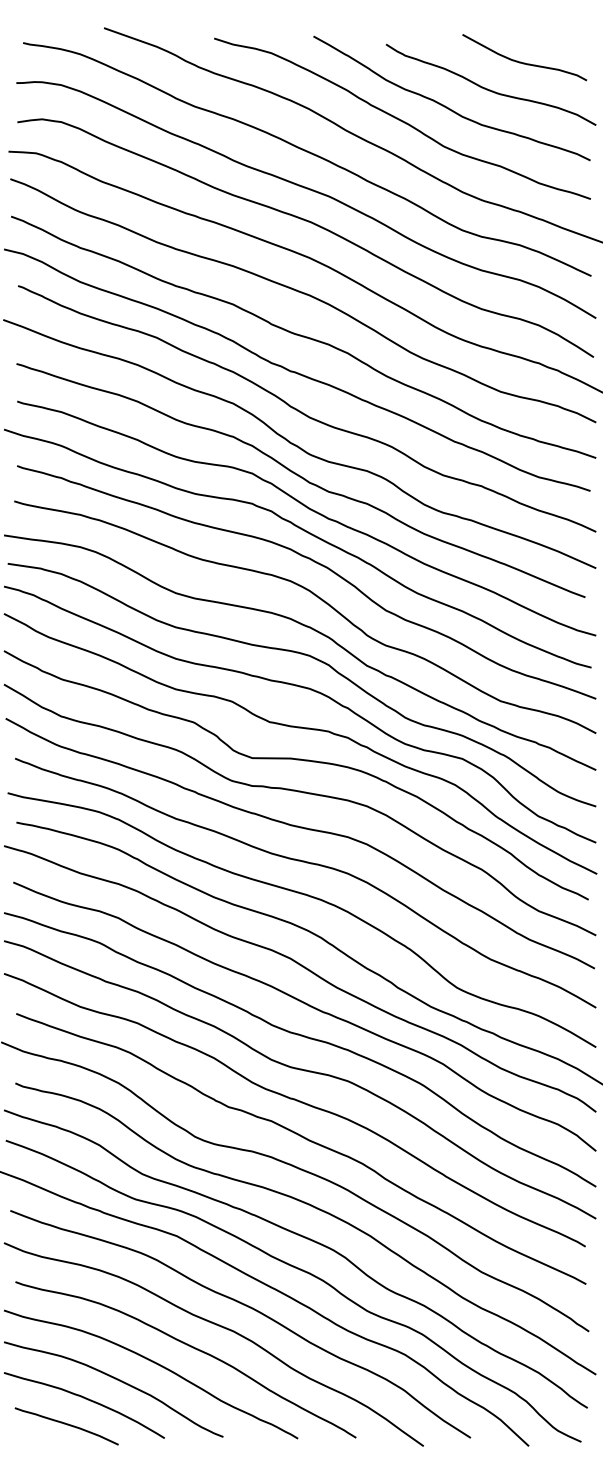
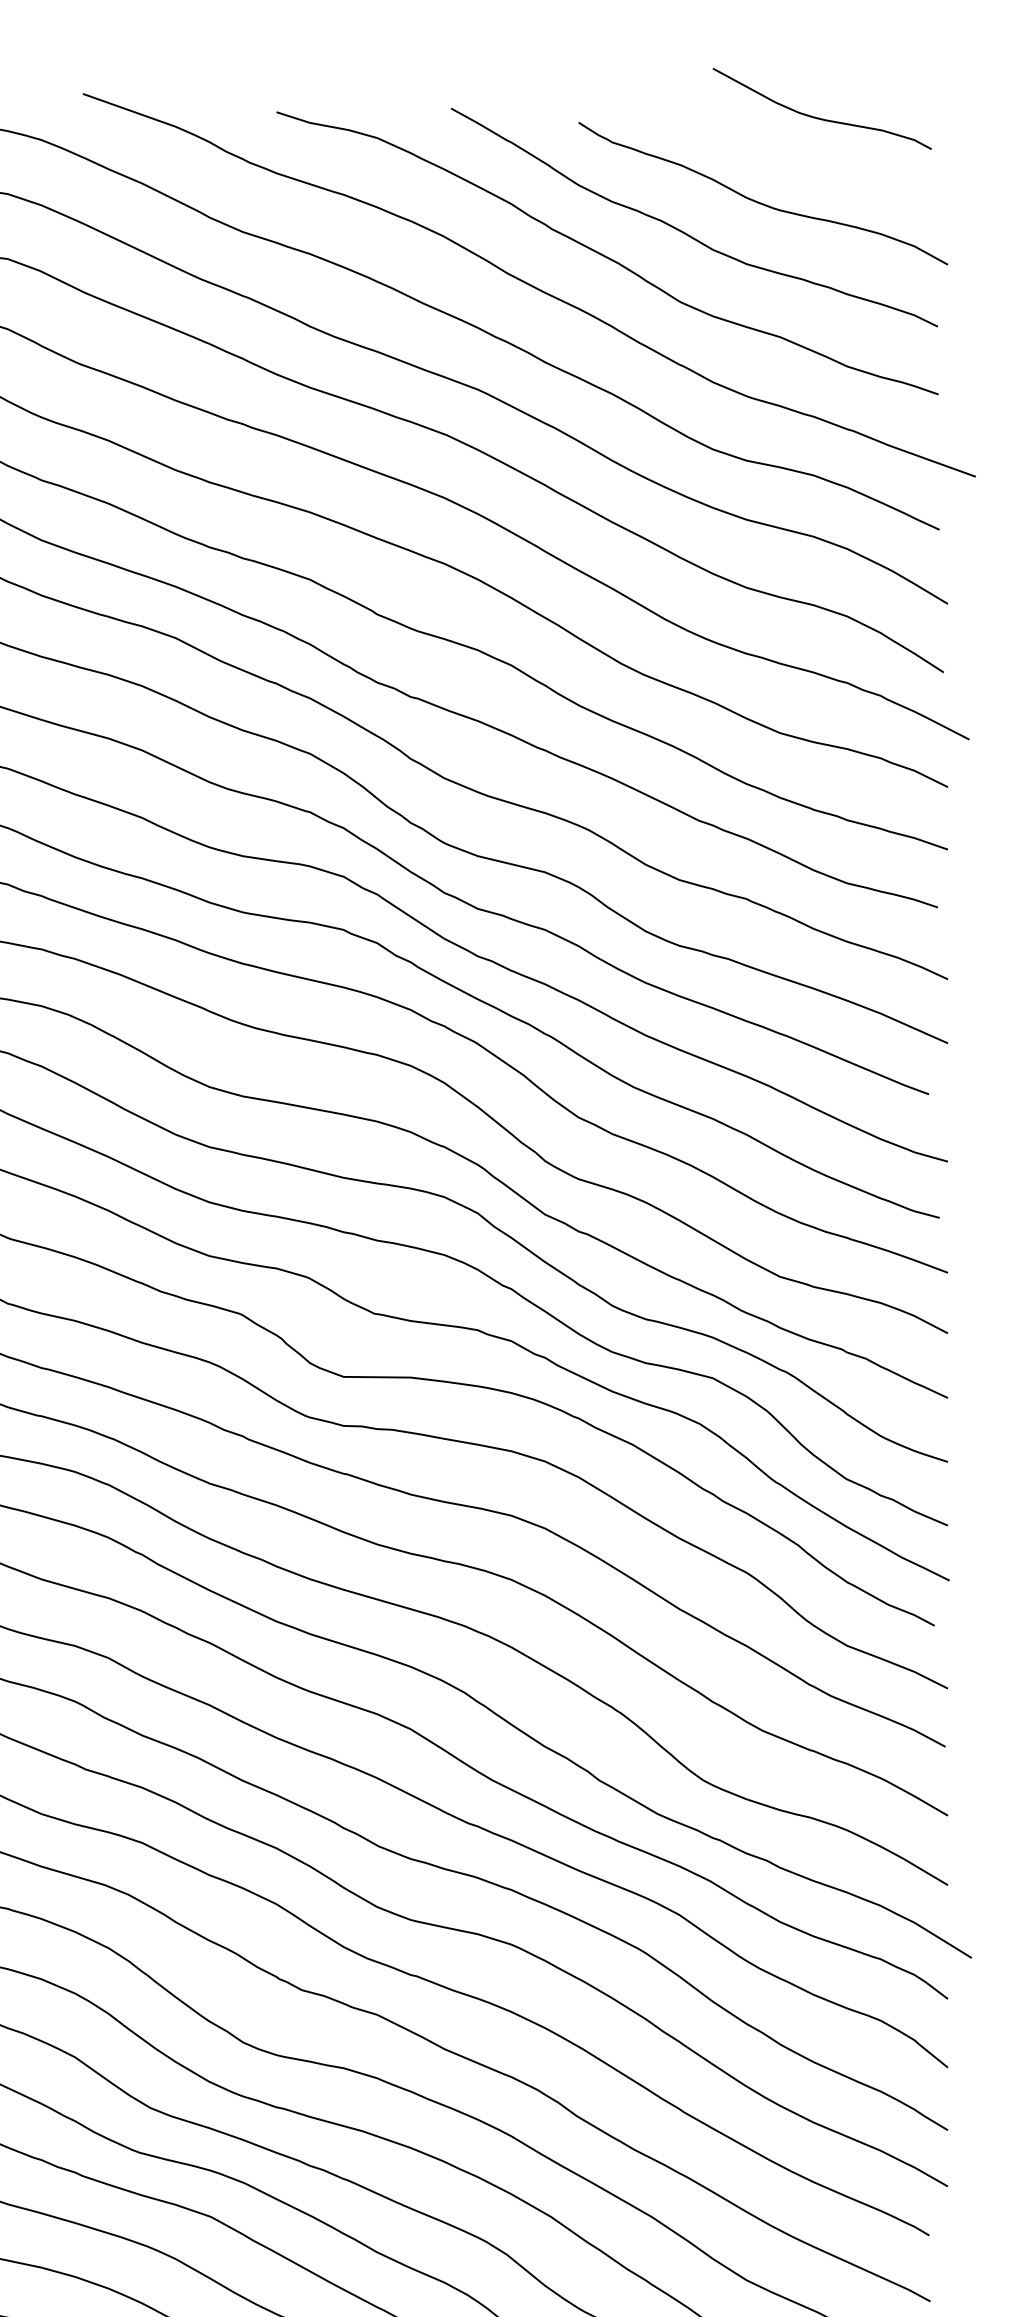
curve: (521, 61) -> (816, 115), moved

